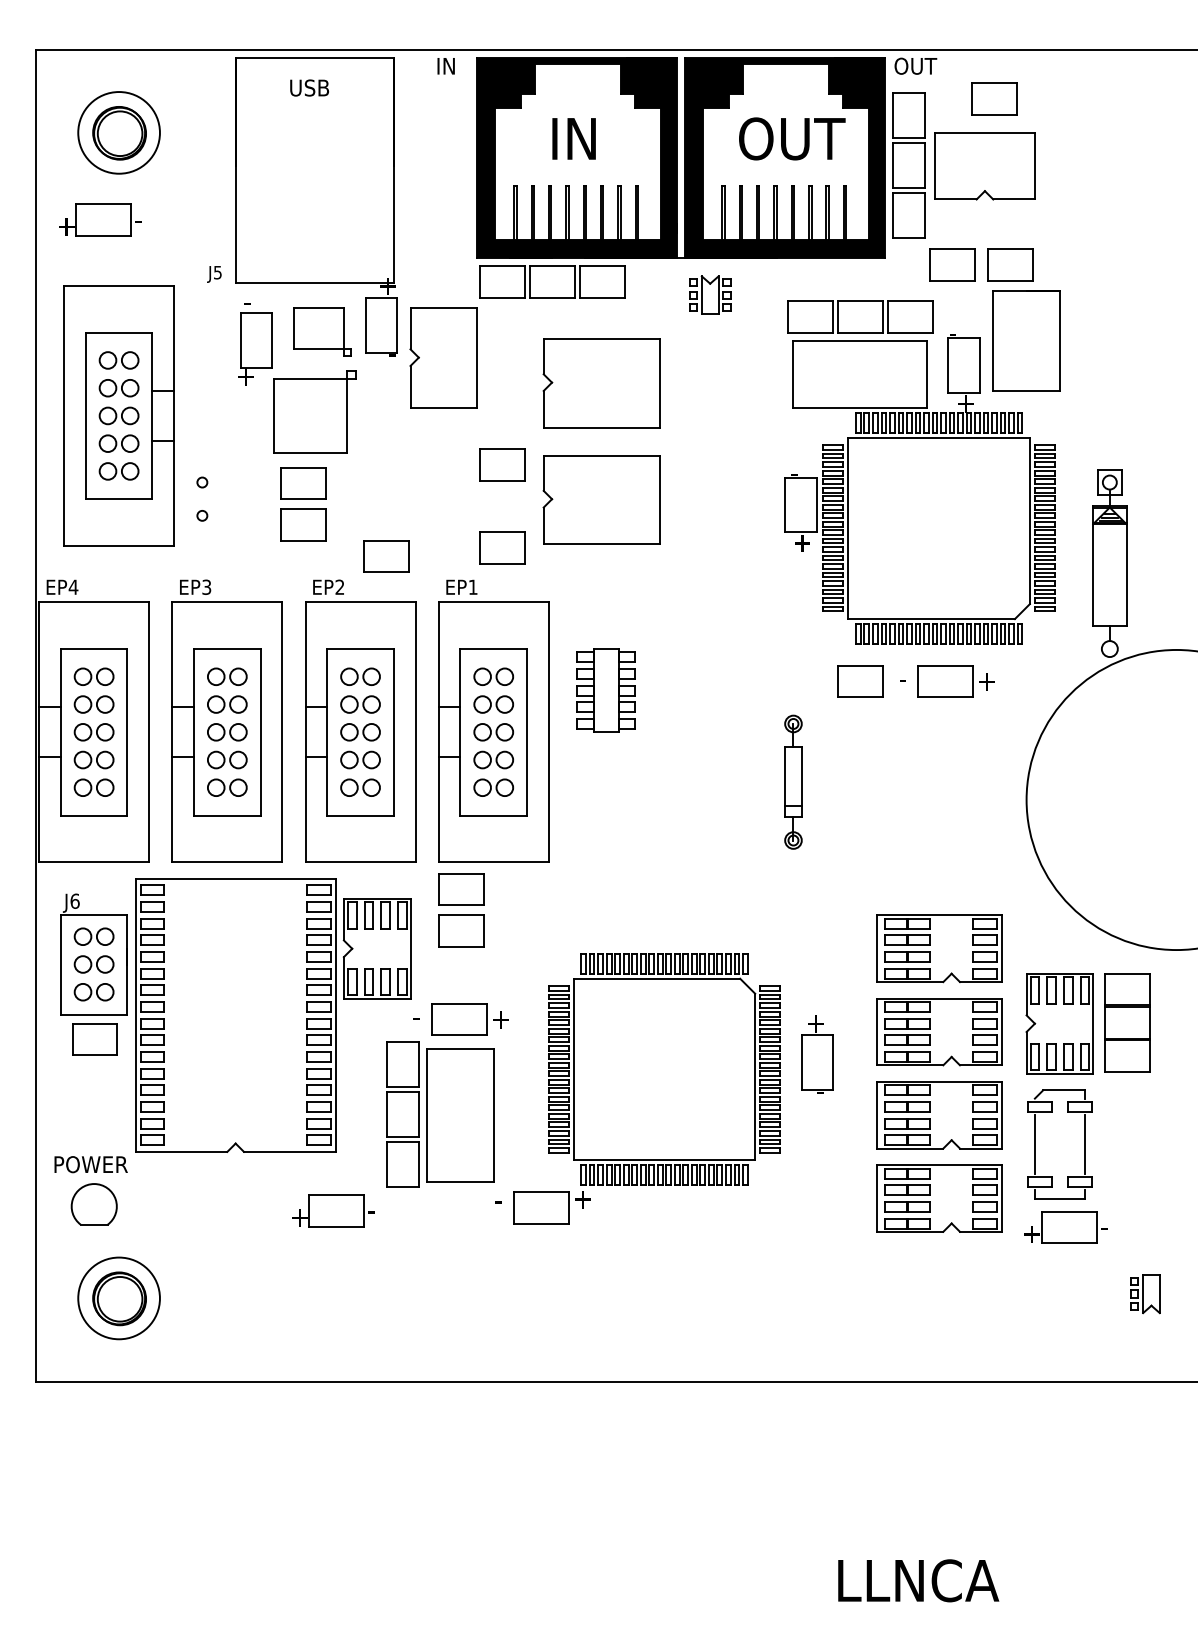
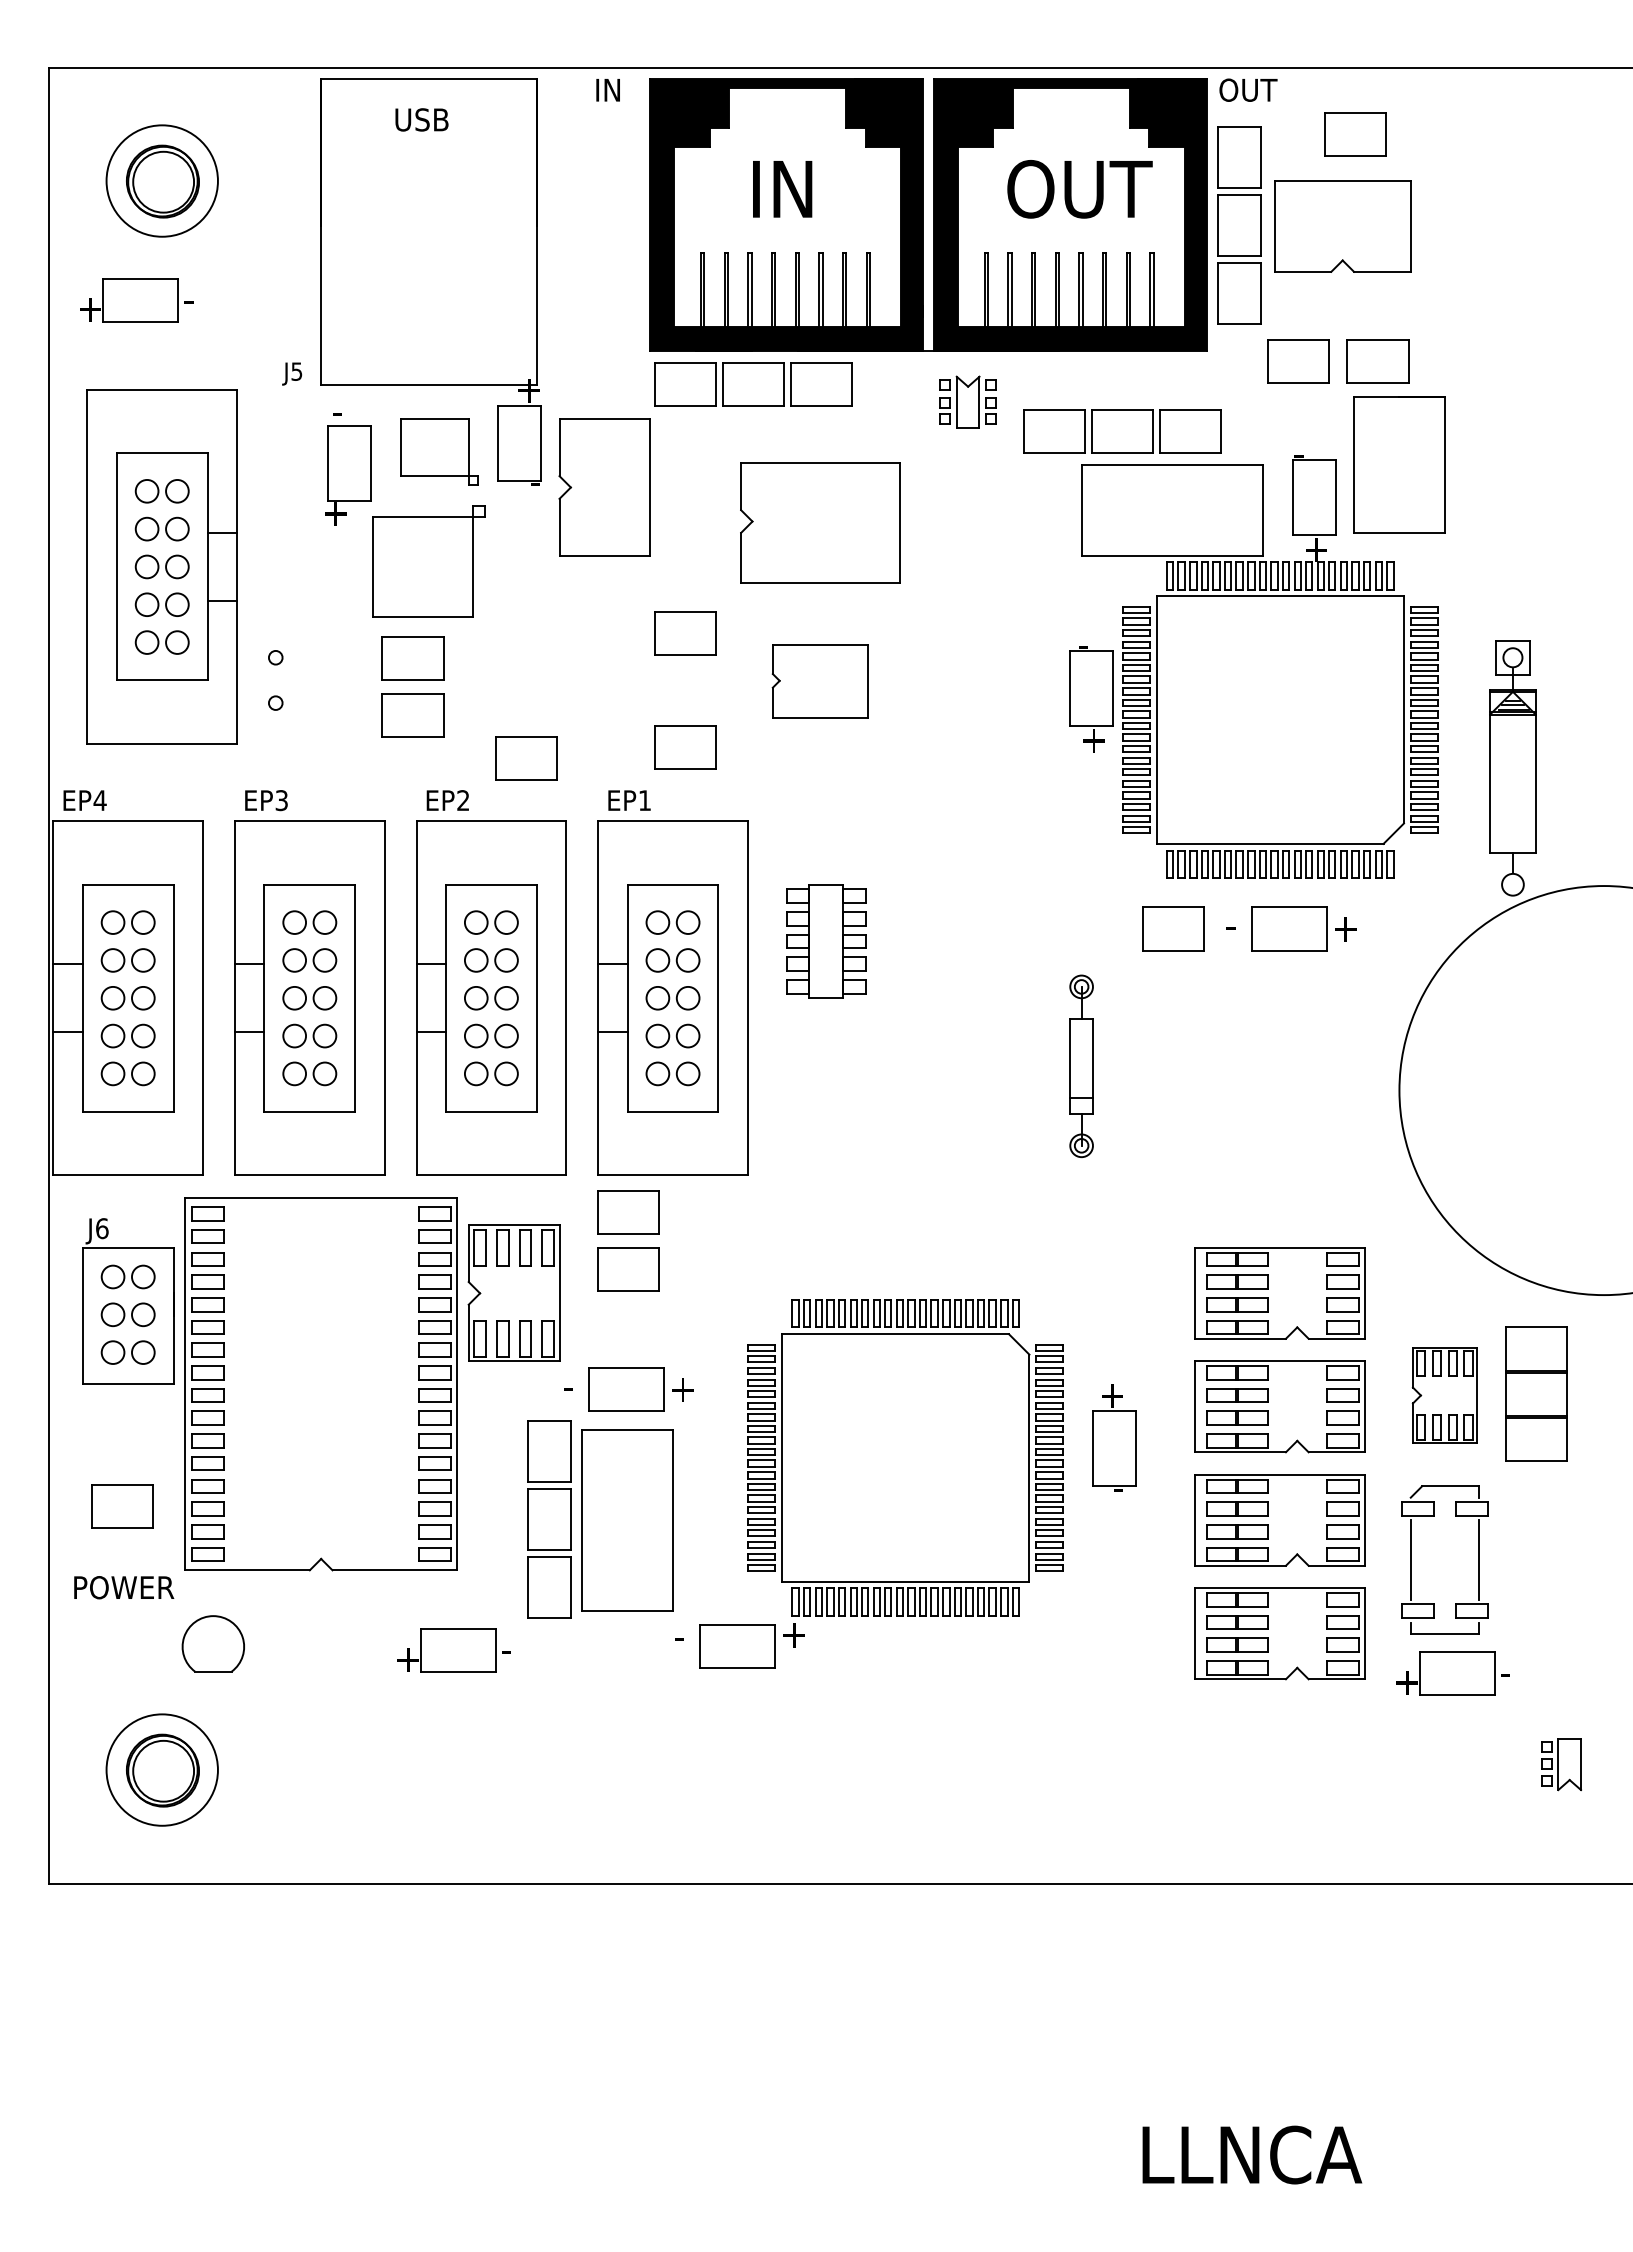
part: (860, 316) -> (1122, 431), moved
part: (601, 499) -> (820, 681), size x0.6
part: (1059, 1023) -> (1444, 1395), size x0.7
part: (95, 1039) -> (122, 1506), moved
part: (93, 1204) -> (212, 1643), moved

